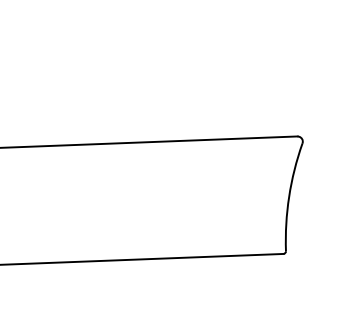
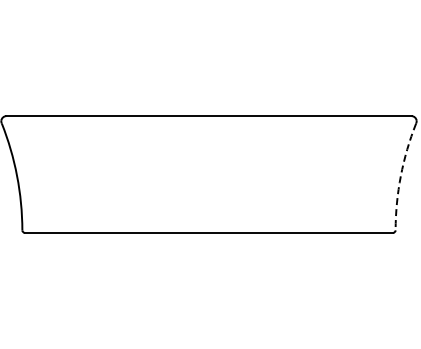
arc: (288, 197) -> (400, 176), solid -> dashed

